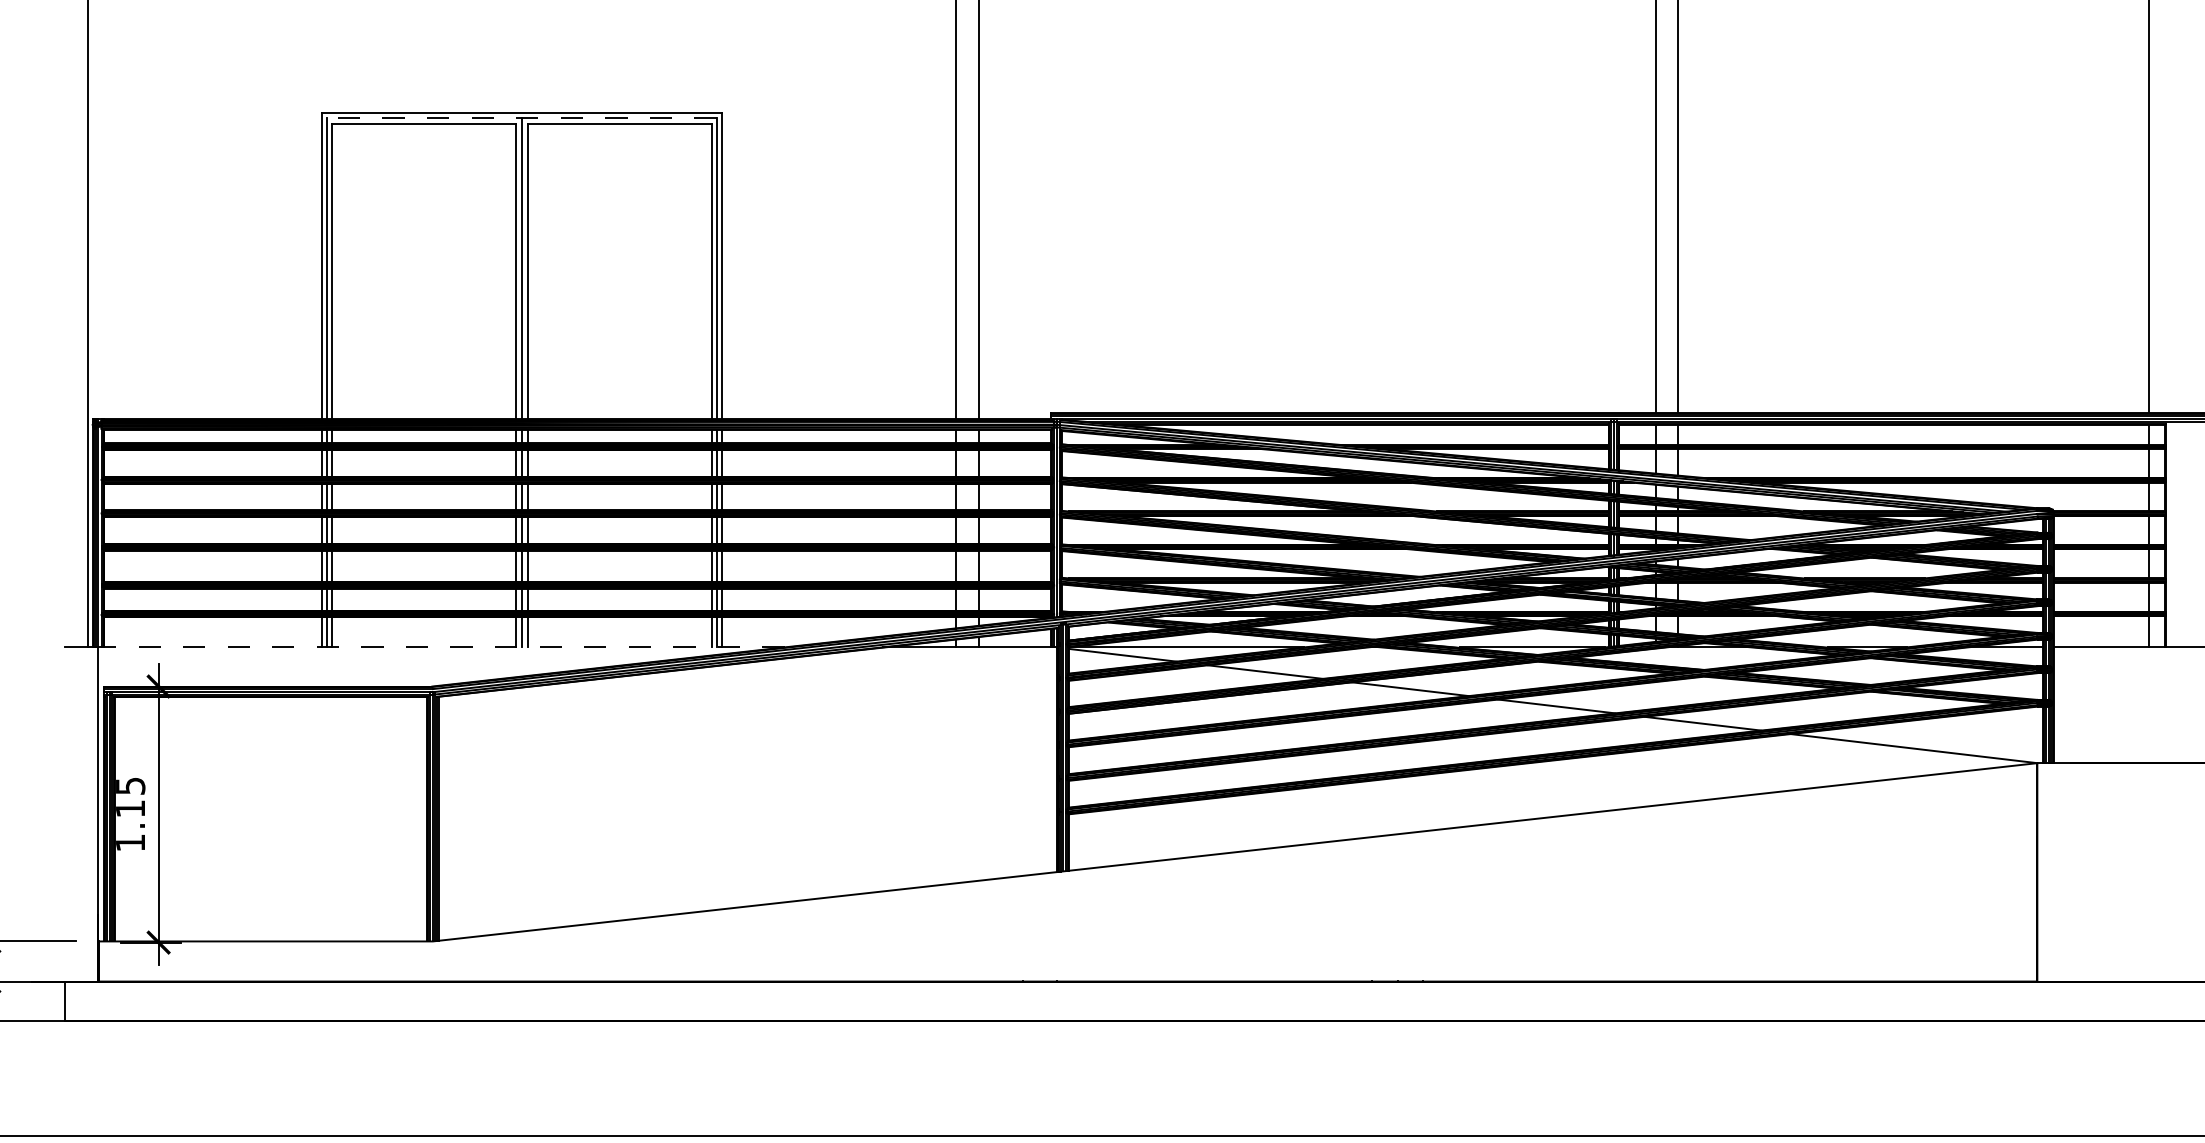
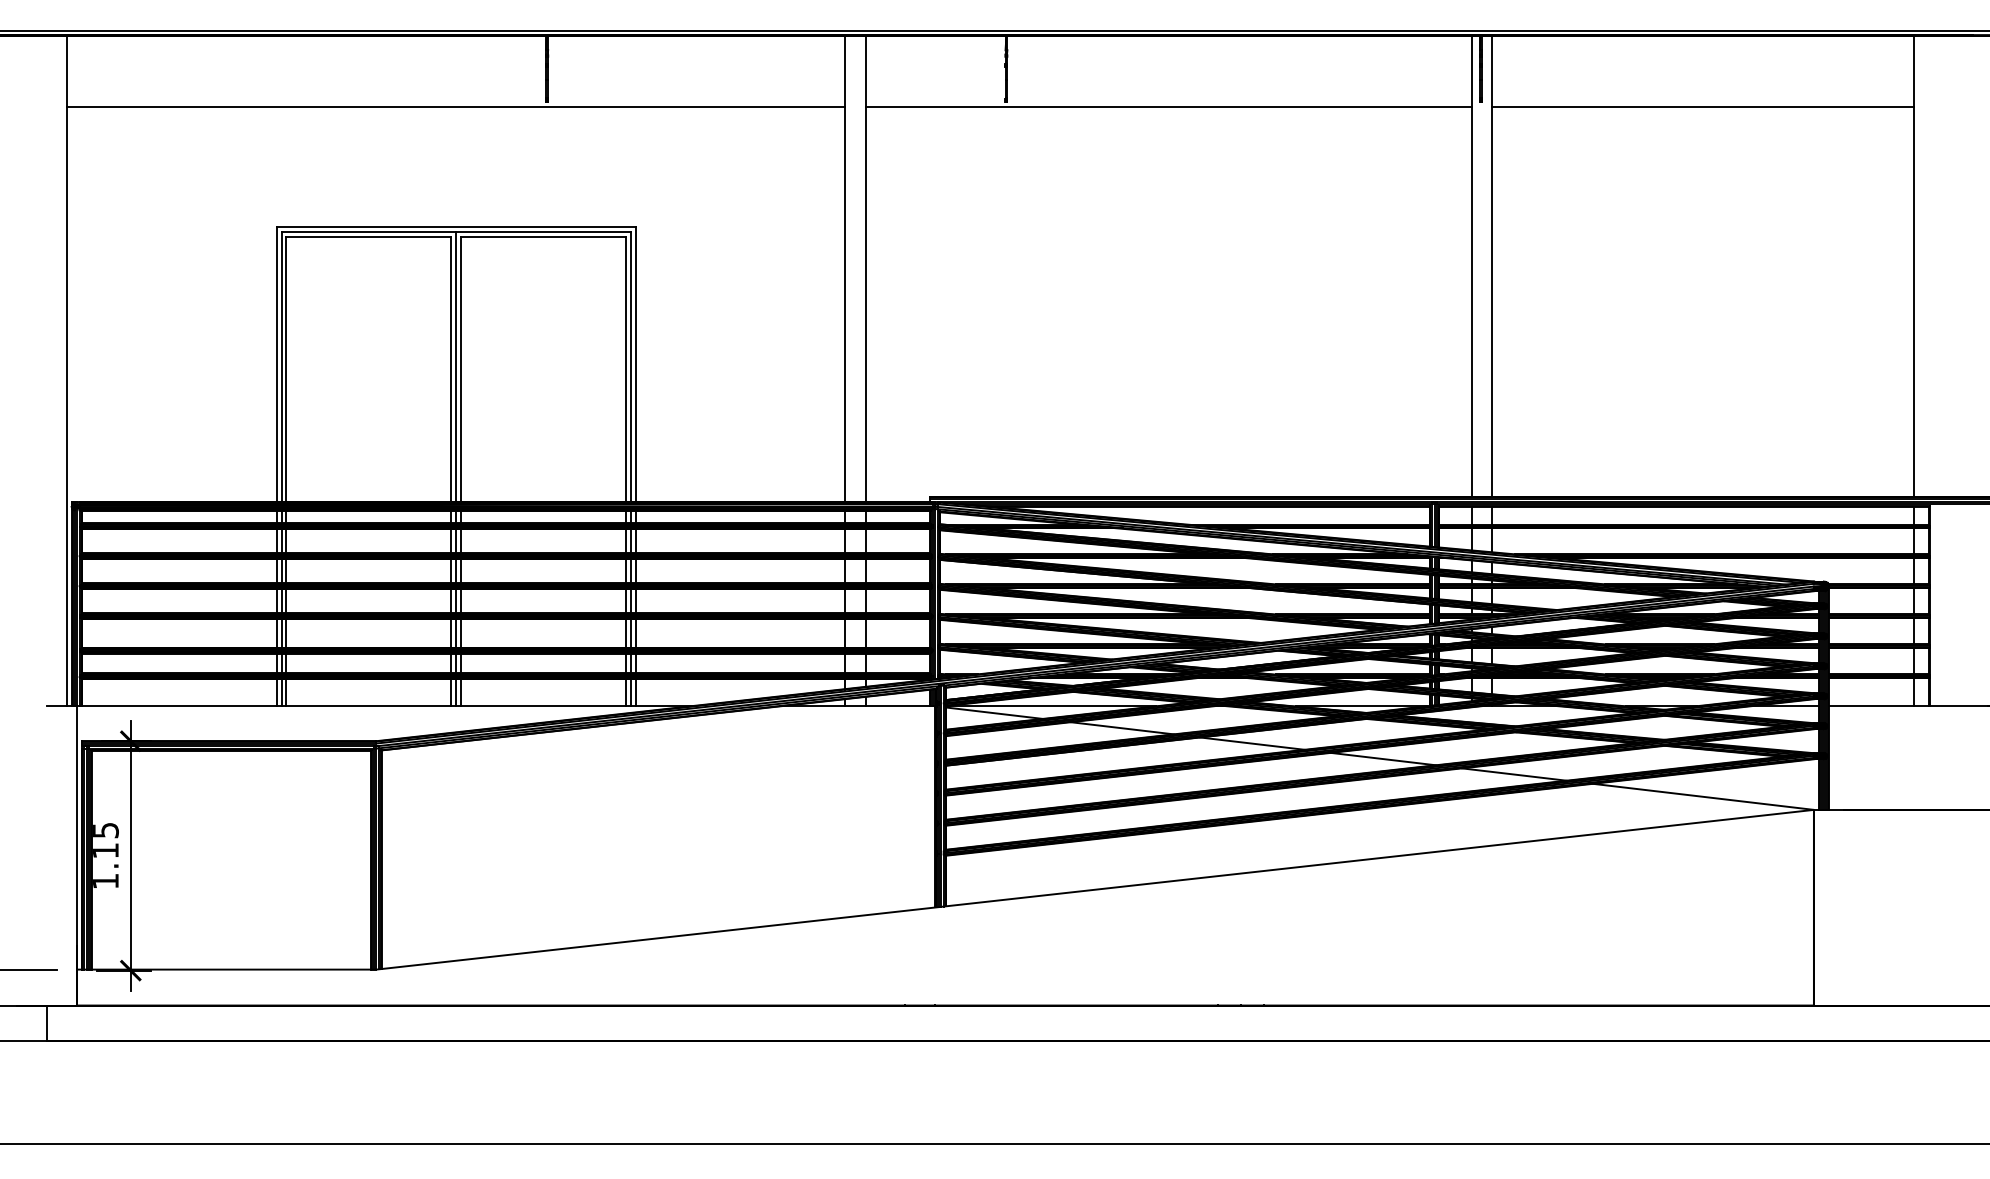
line: (521, 118) -> (455, 232), dashed -> solid
line: (440, 647) -> (383, 706), dashed -> solid

